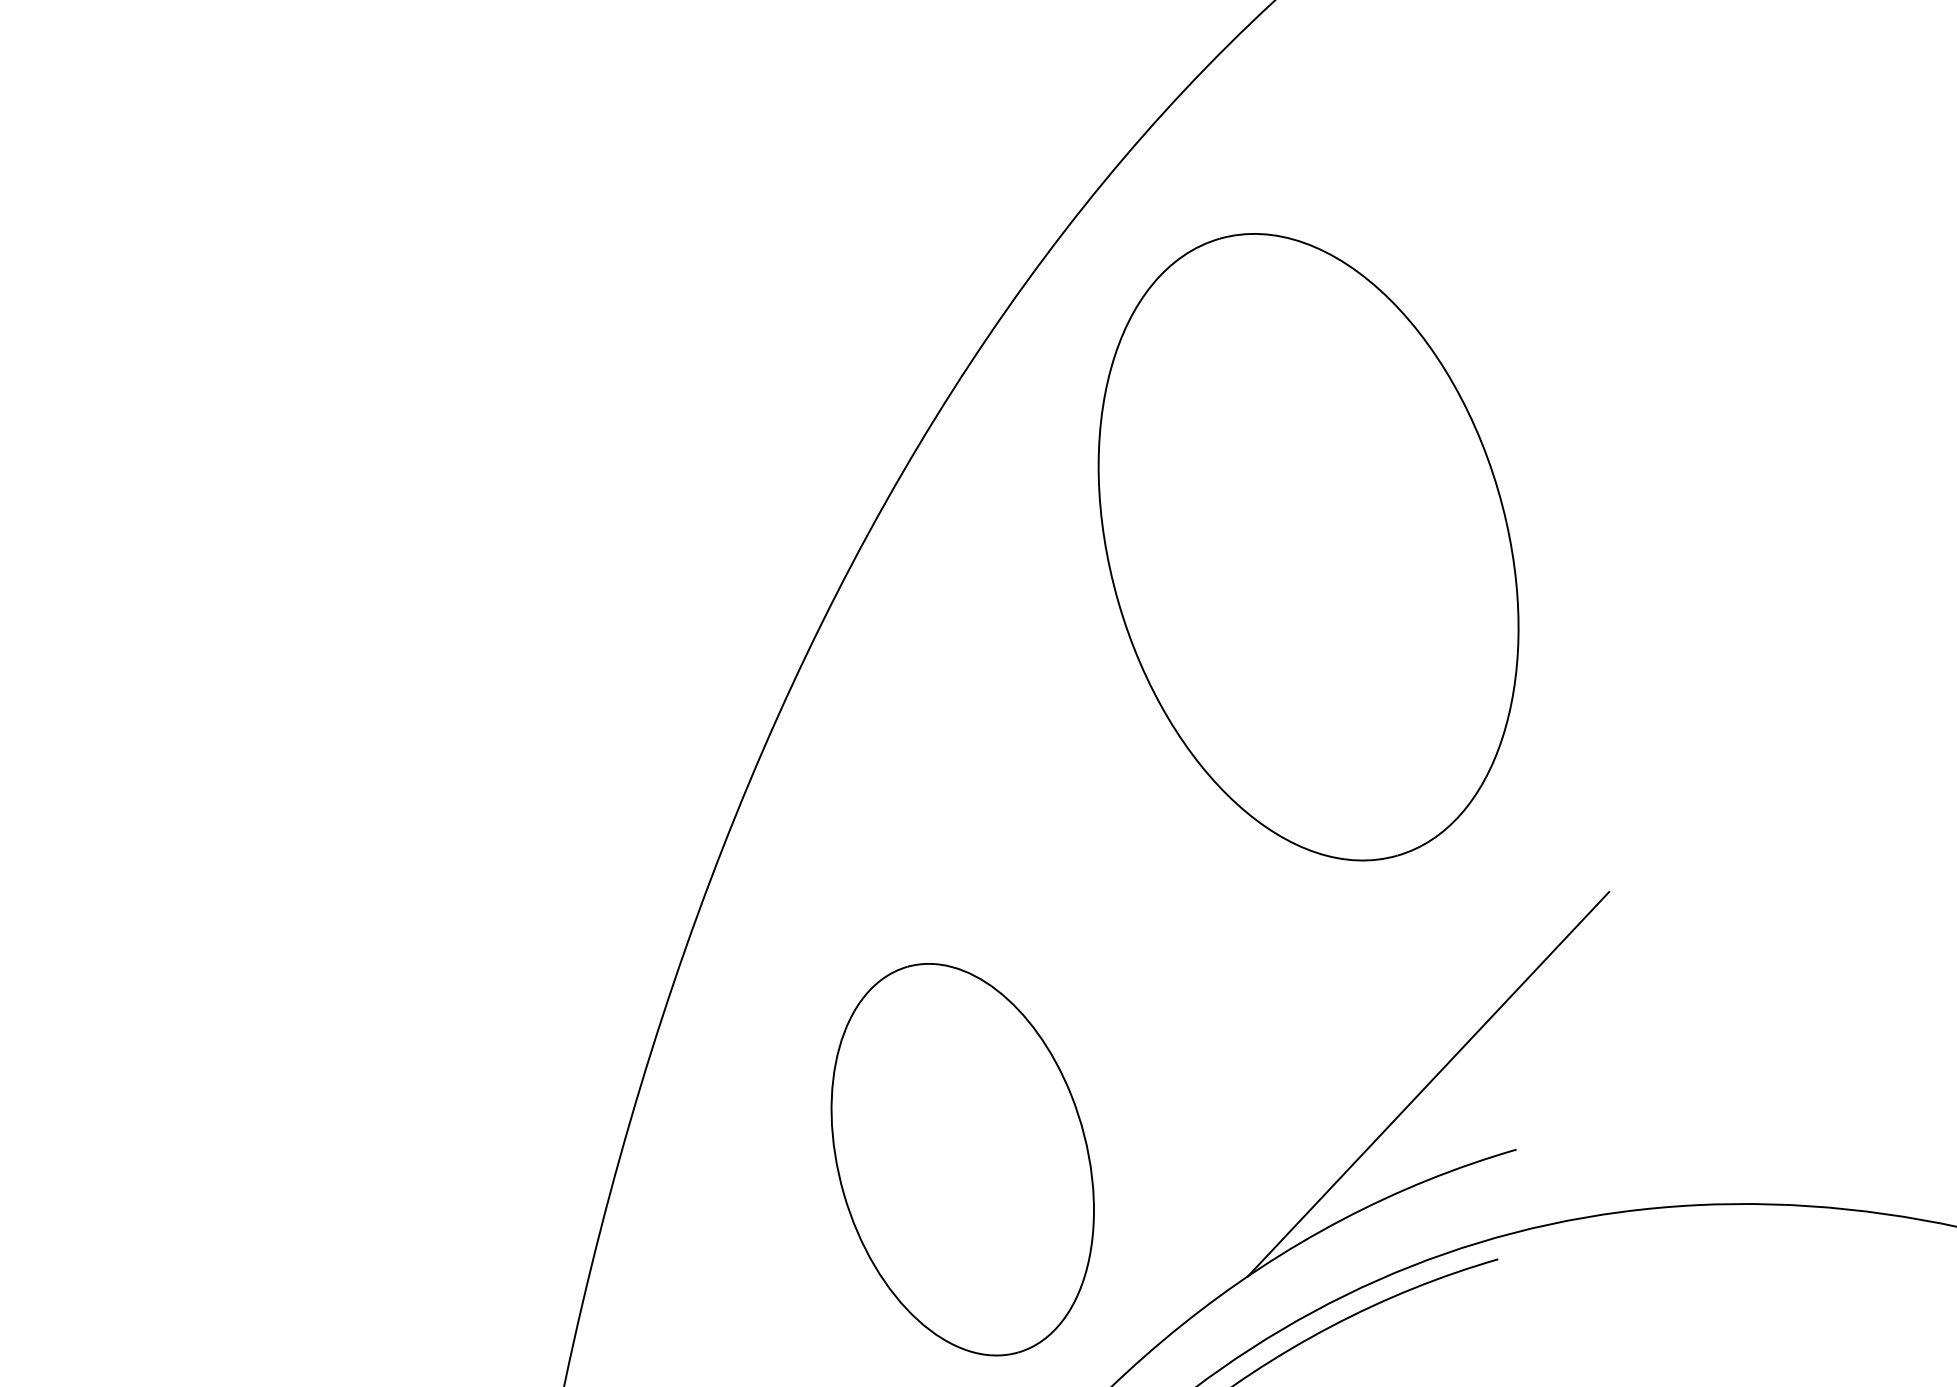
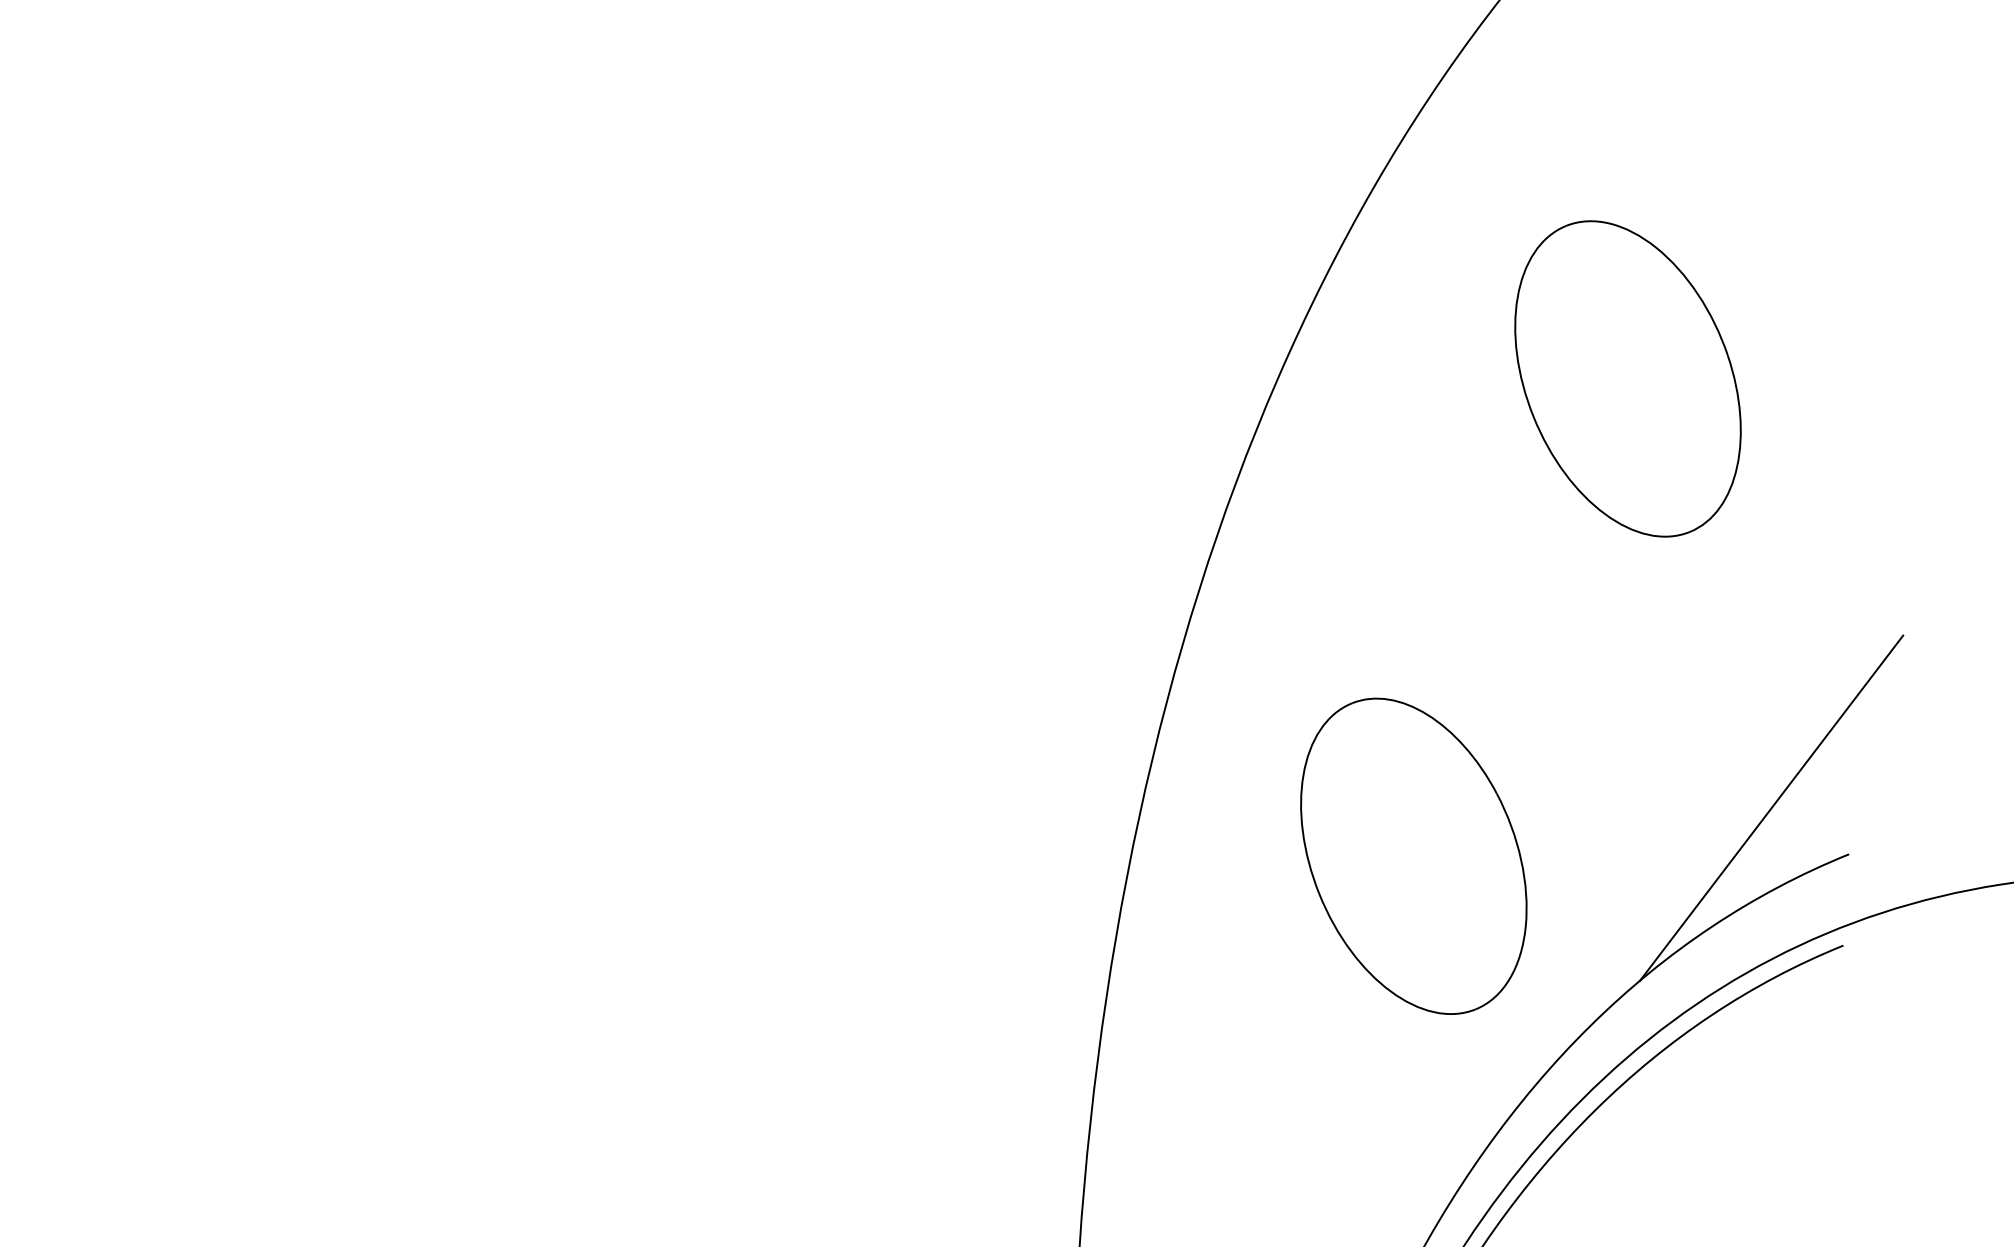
part: (1307, 546) -> (1627, 378), size x0.62
part: (962, 1158) -> (1413, 855), moved

